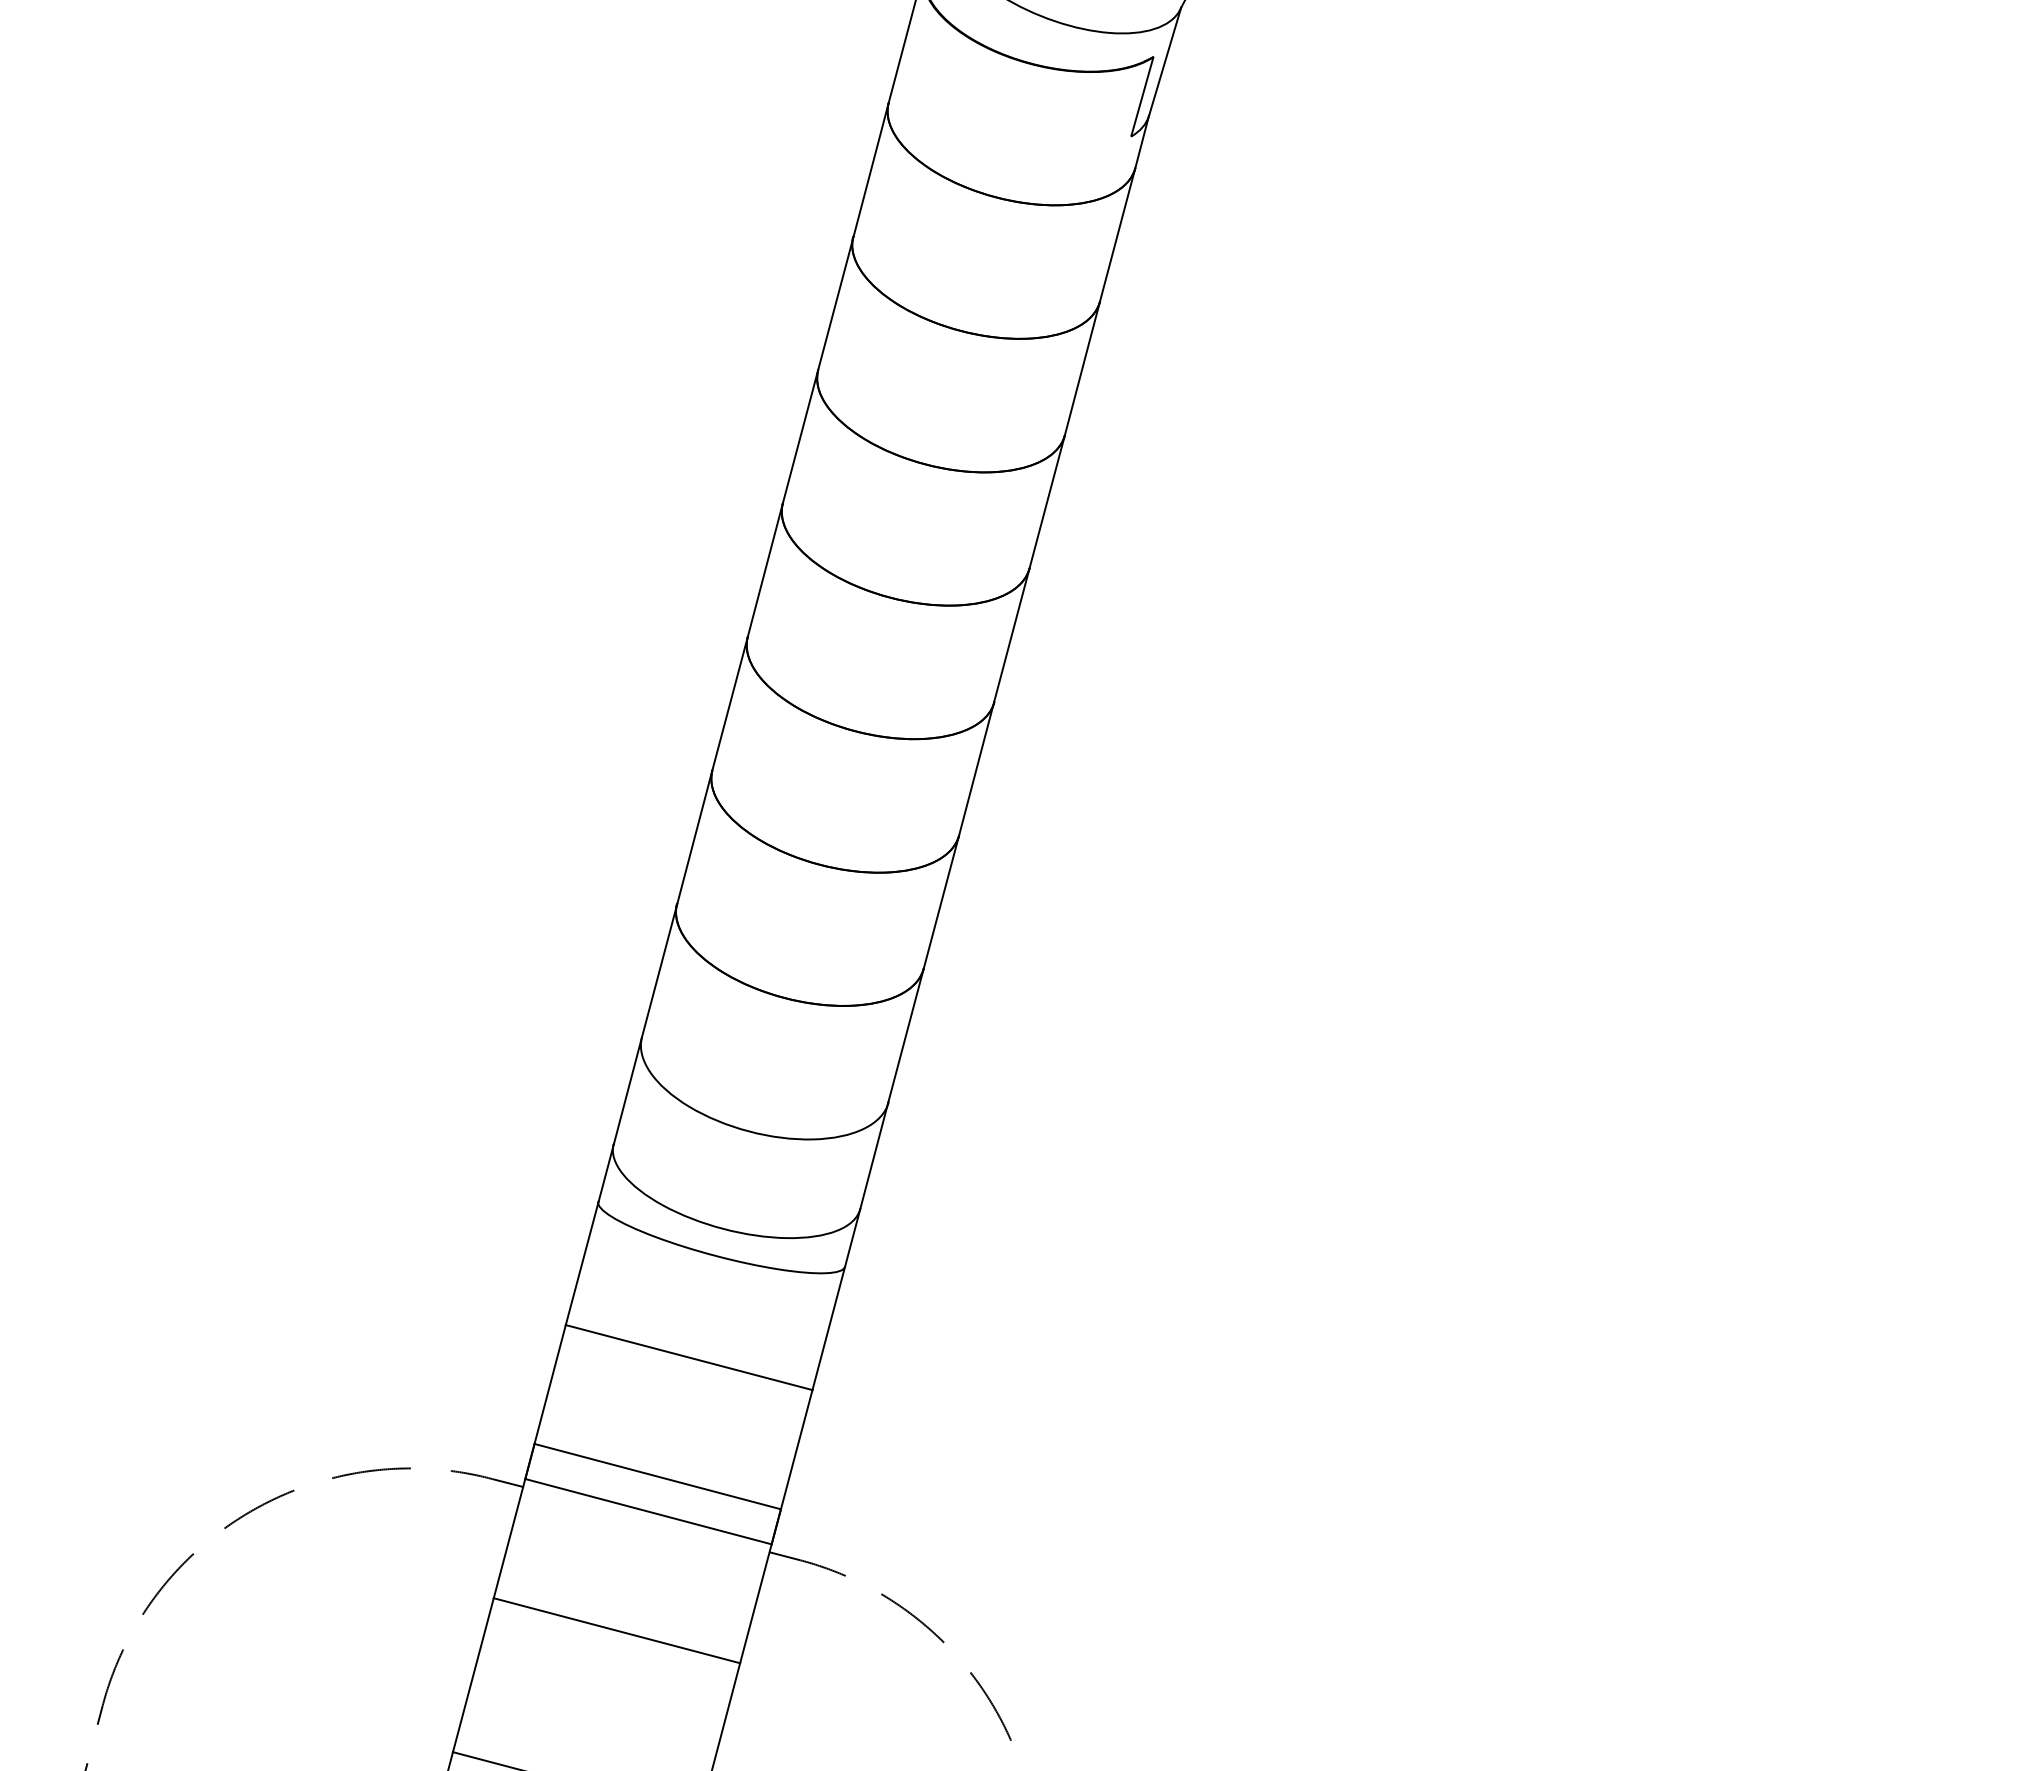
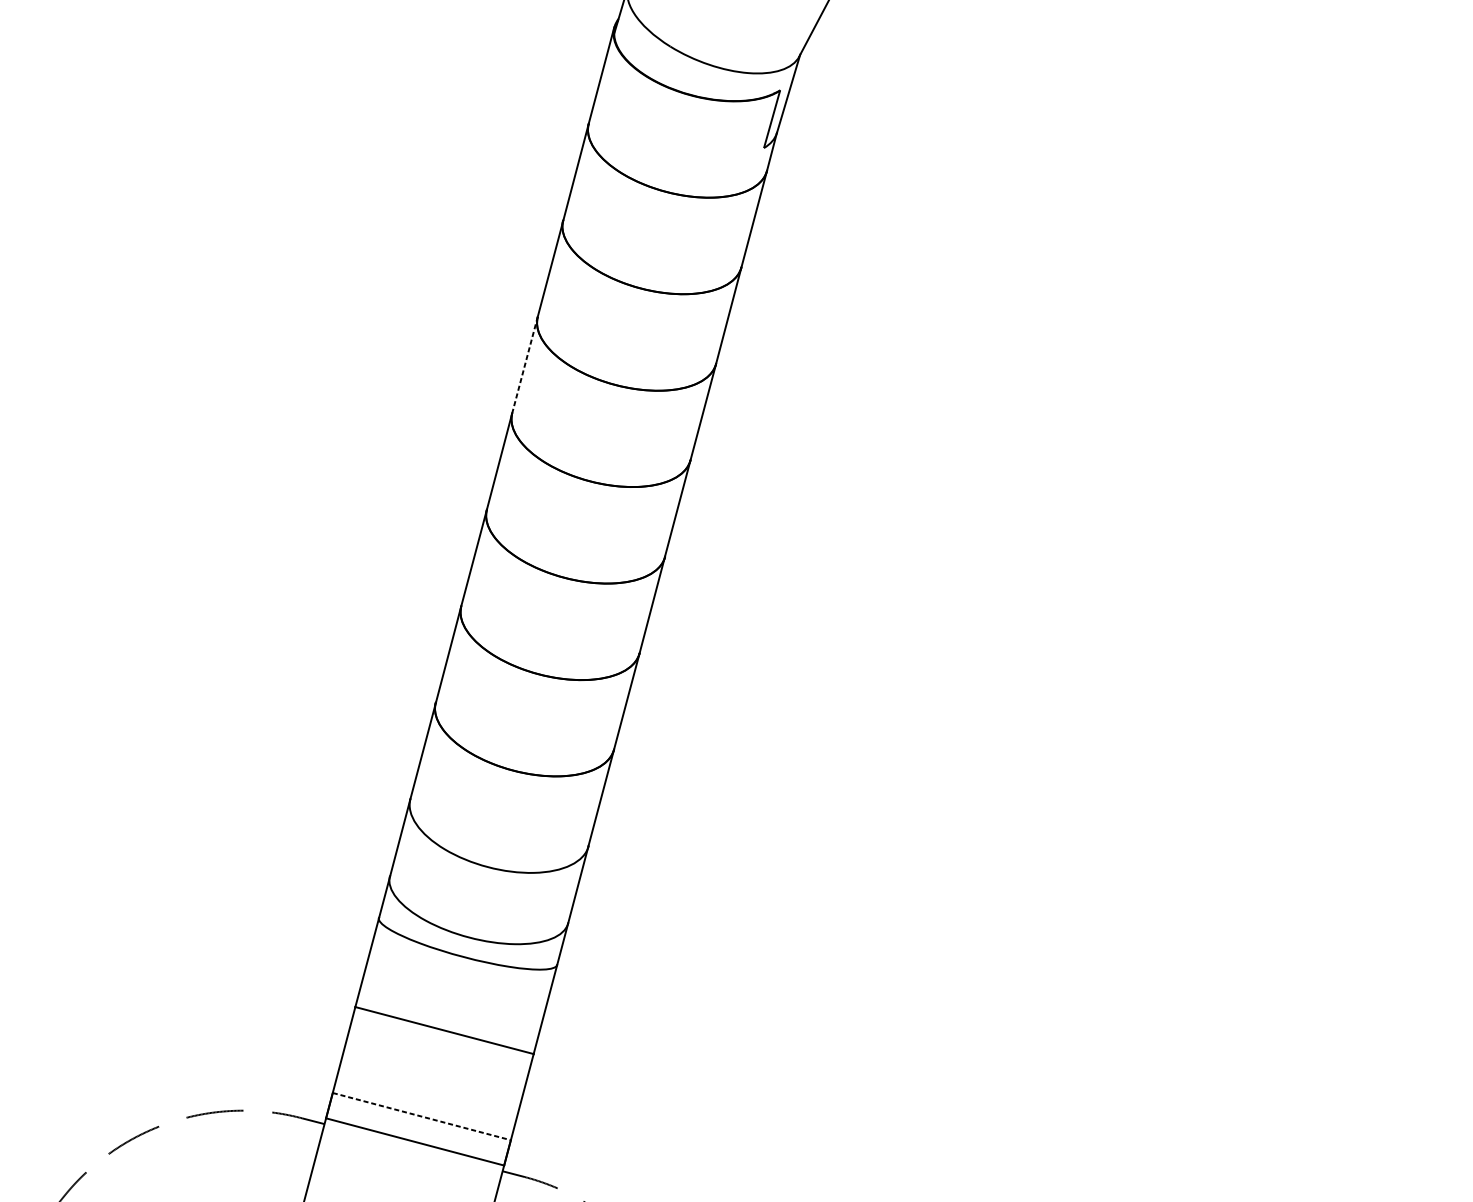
line: (800, 437) -> (525, 365), solid -> dashed
line: (658, 1476) -> (422, 1116), solid -> dashed

